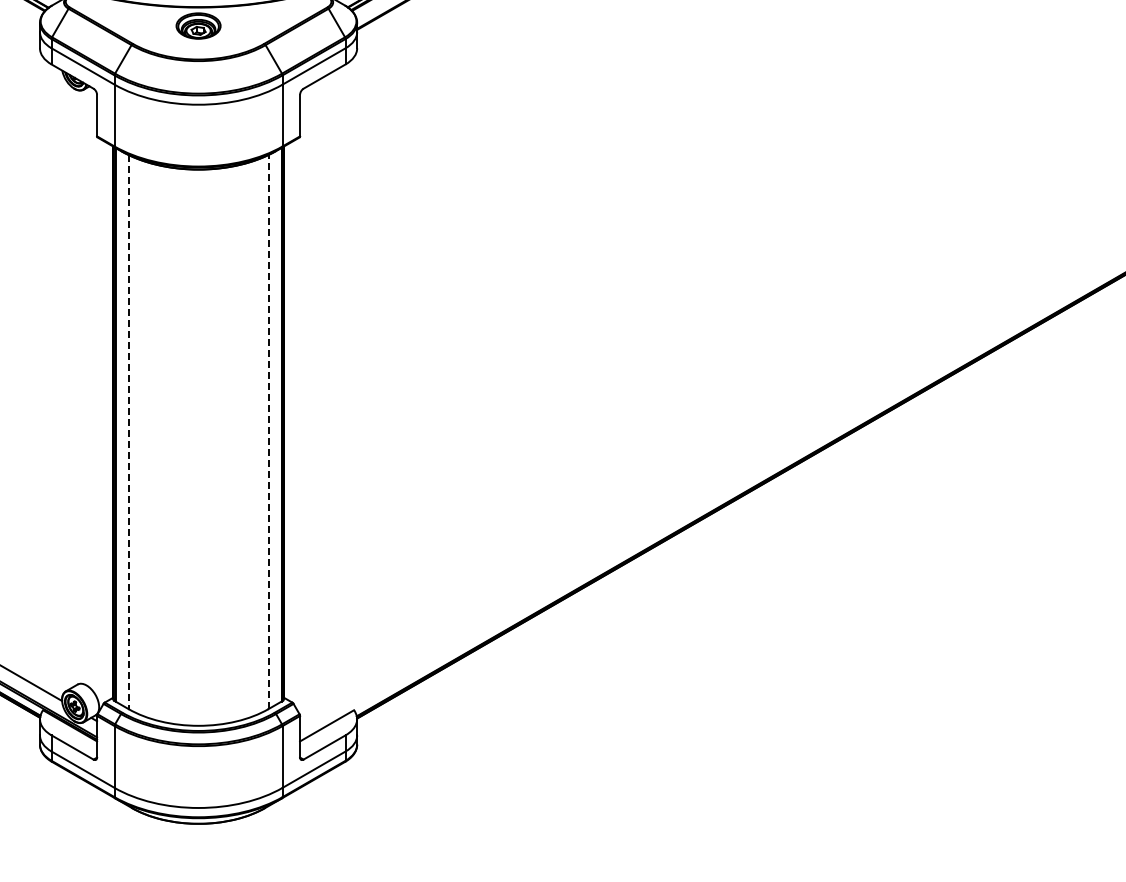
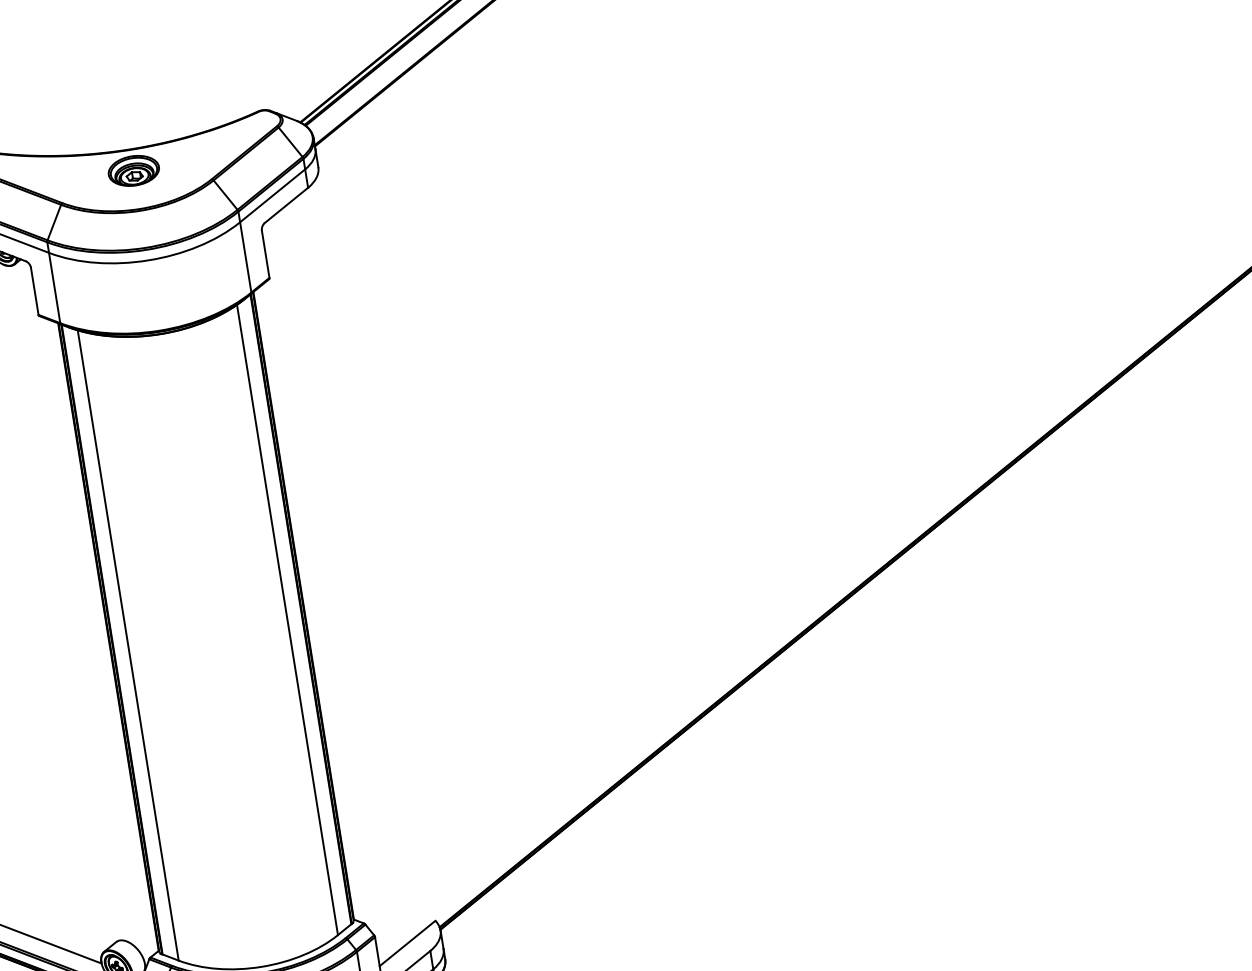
line: (268, 431) -> (287, 619), dashed -> solid
line: (128, 432) -> (128, 646), dashed -> solid

